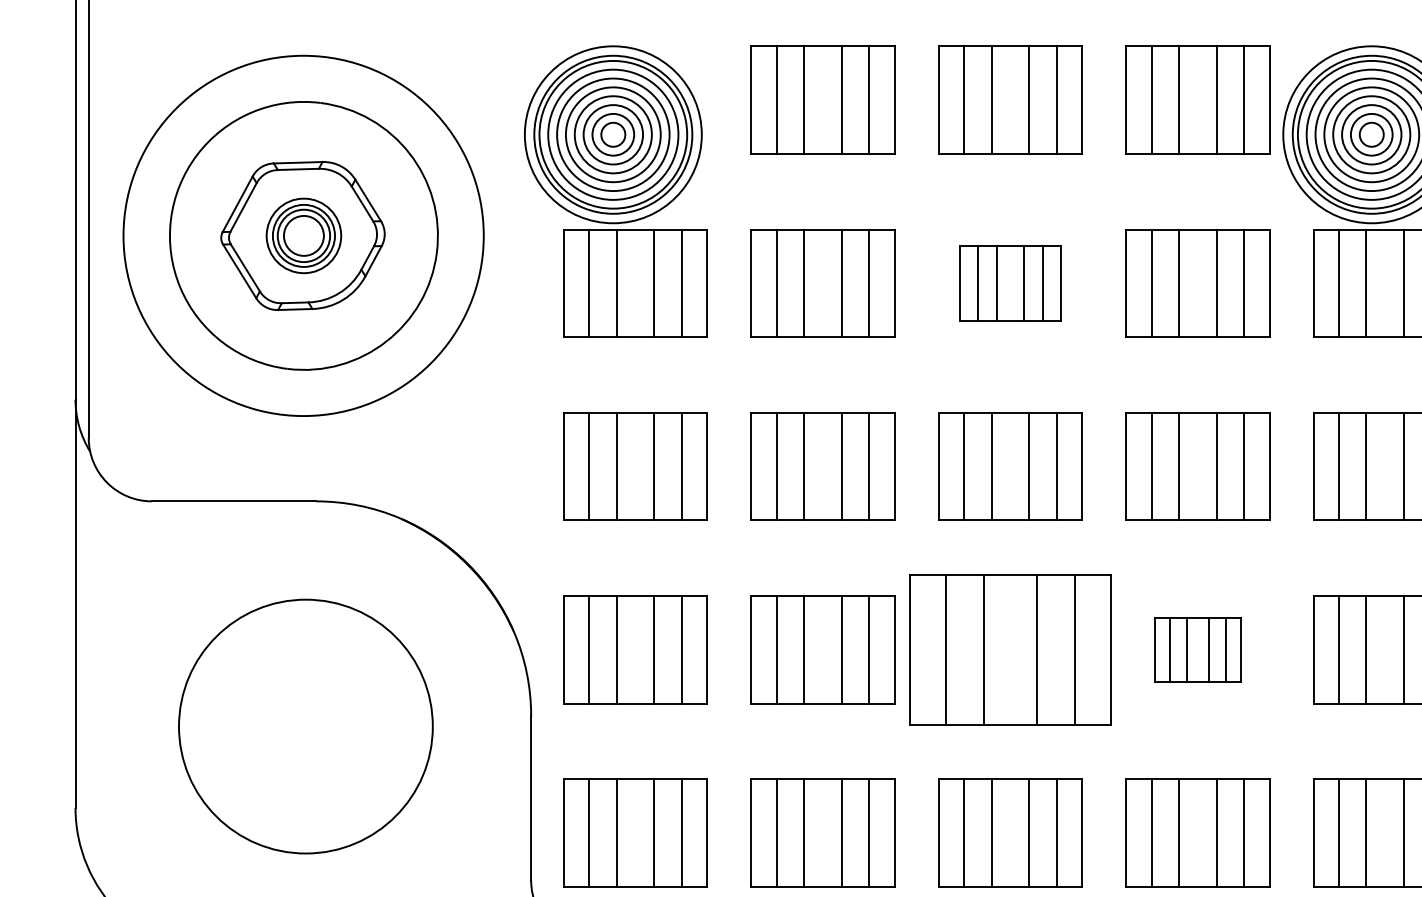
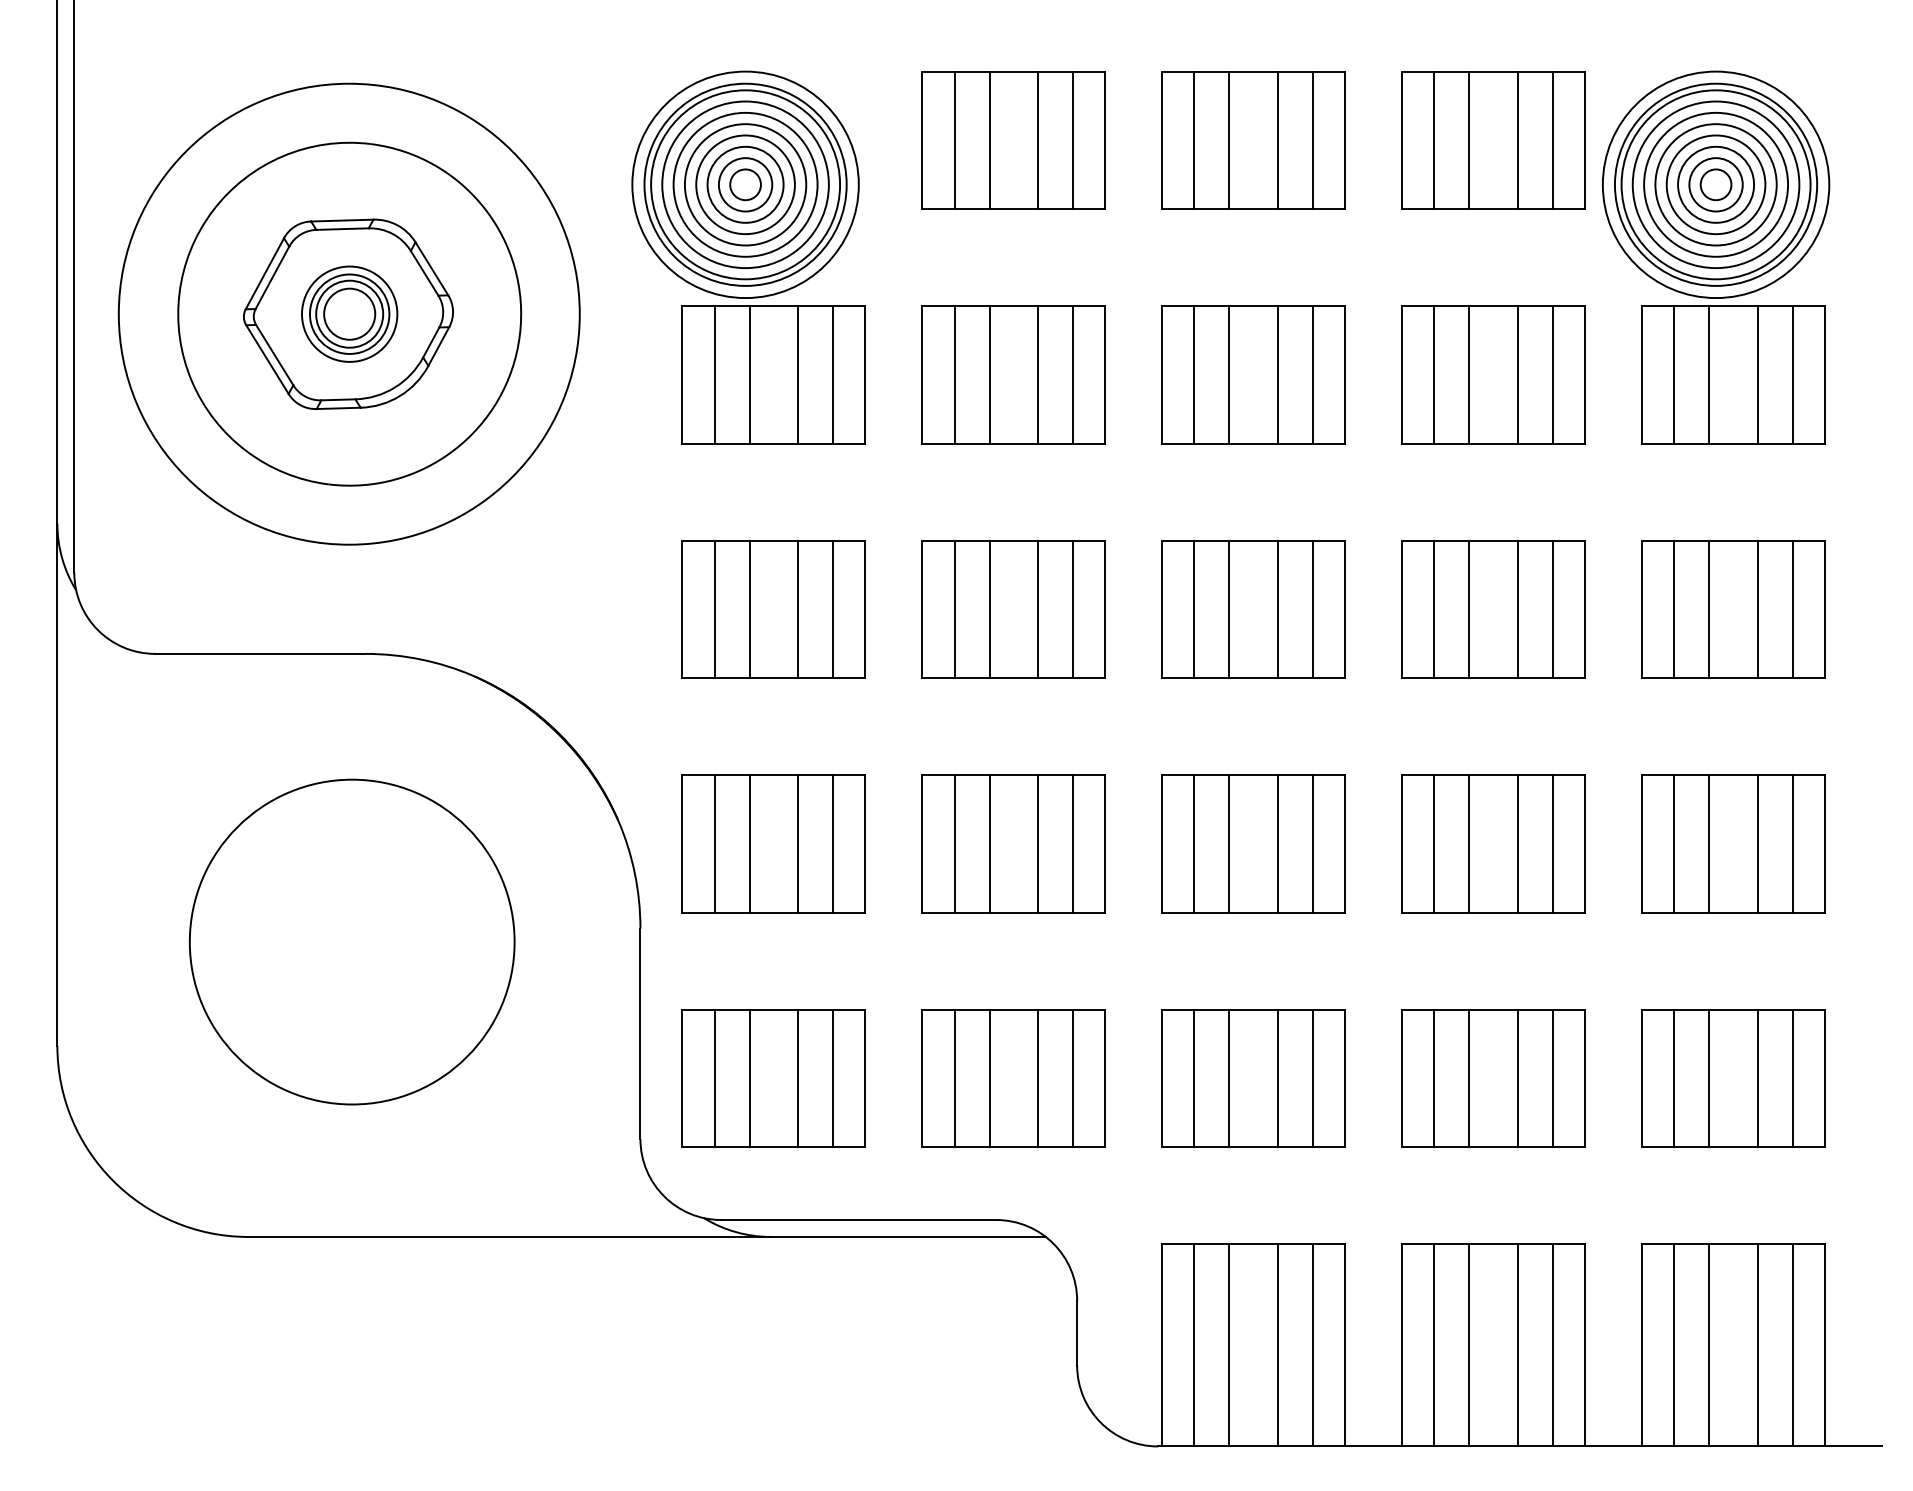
part: (1010, 283) -> (1253, 374), size x1.43
part: (1010, 649) -> (1253, 843), size x0.71
part: (1197, 649) -> (1493, 843), size x1.67

